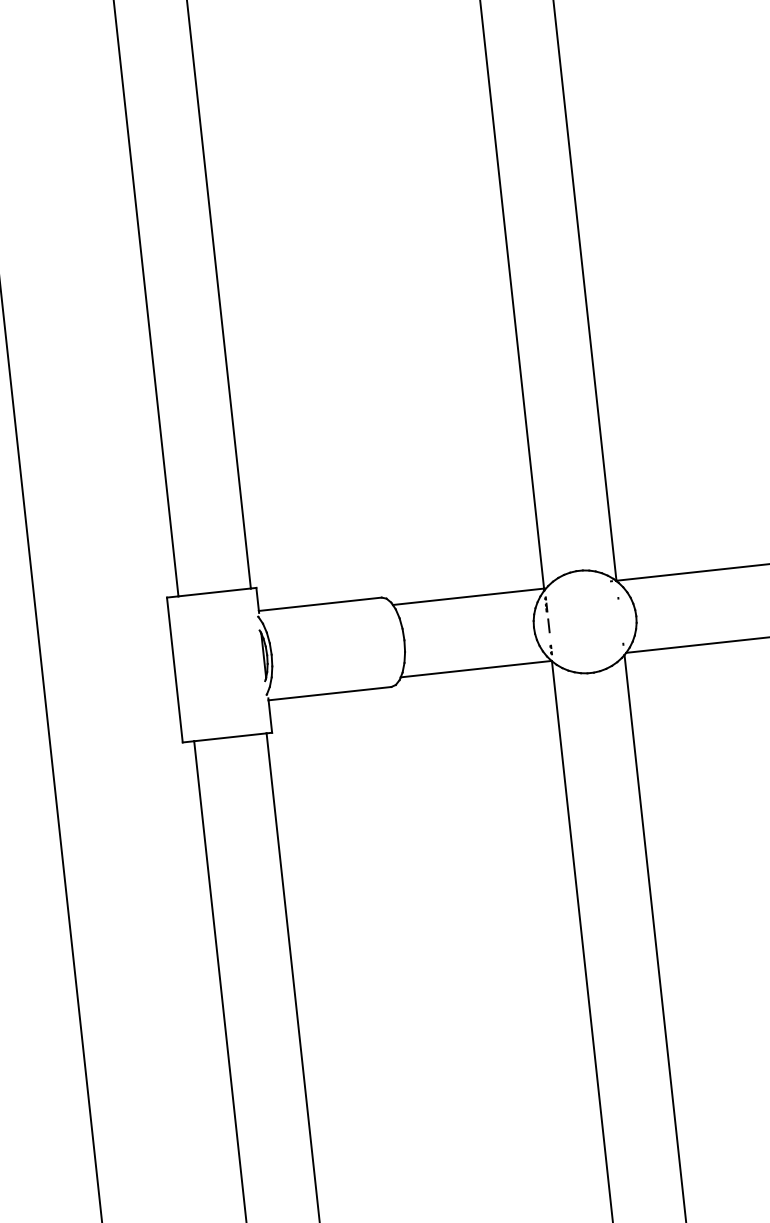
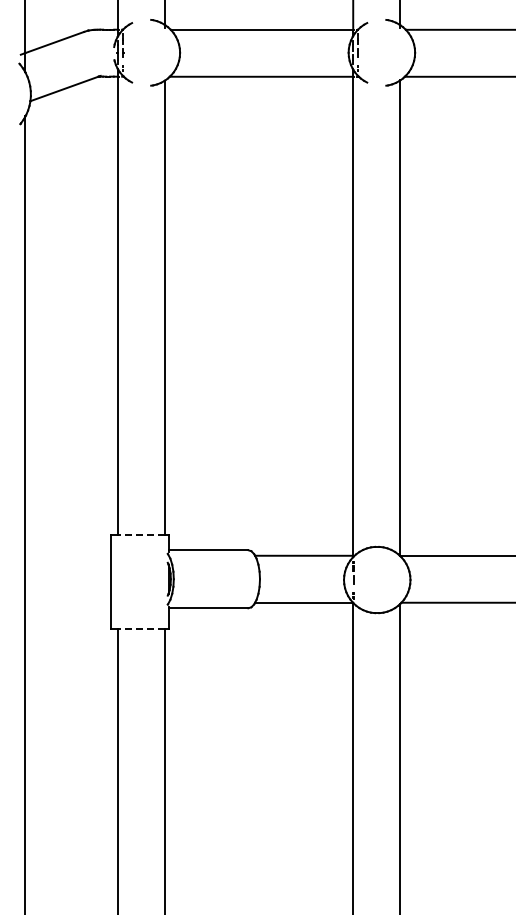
line: (214, 592) -> (141, 535), solid -> dashed
line: (230, 737) -> (141, 629), solid -> dashed

